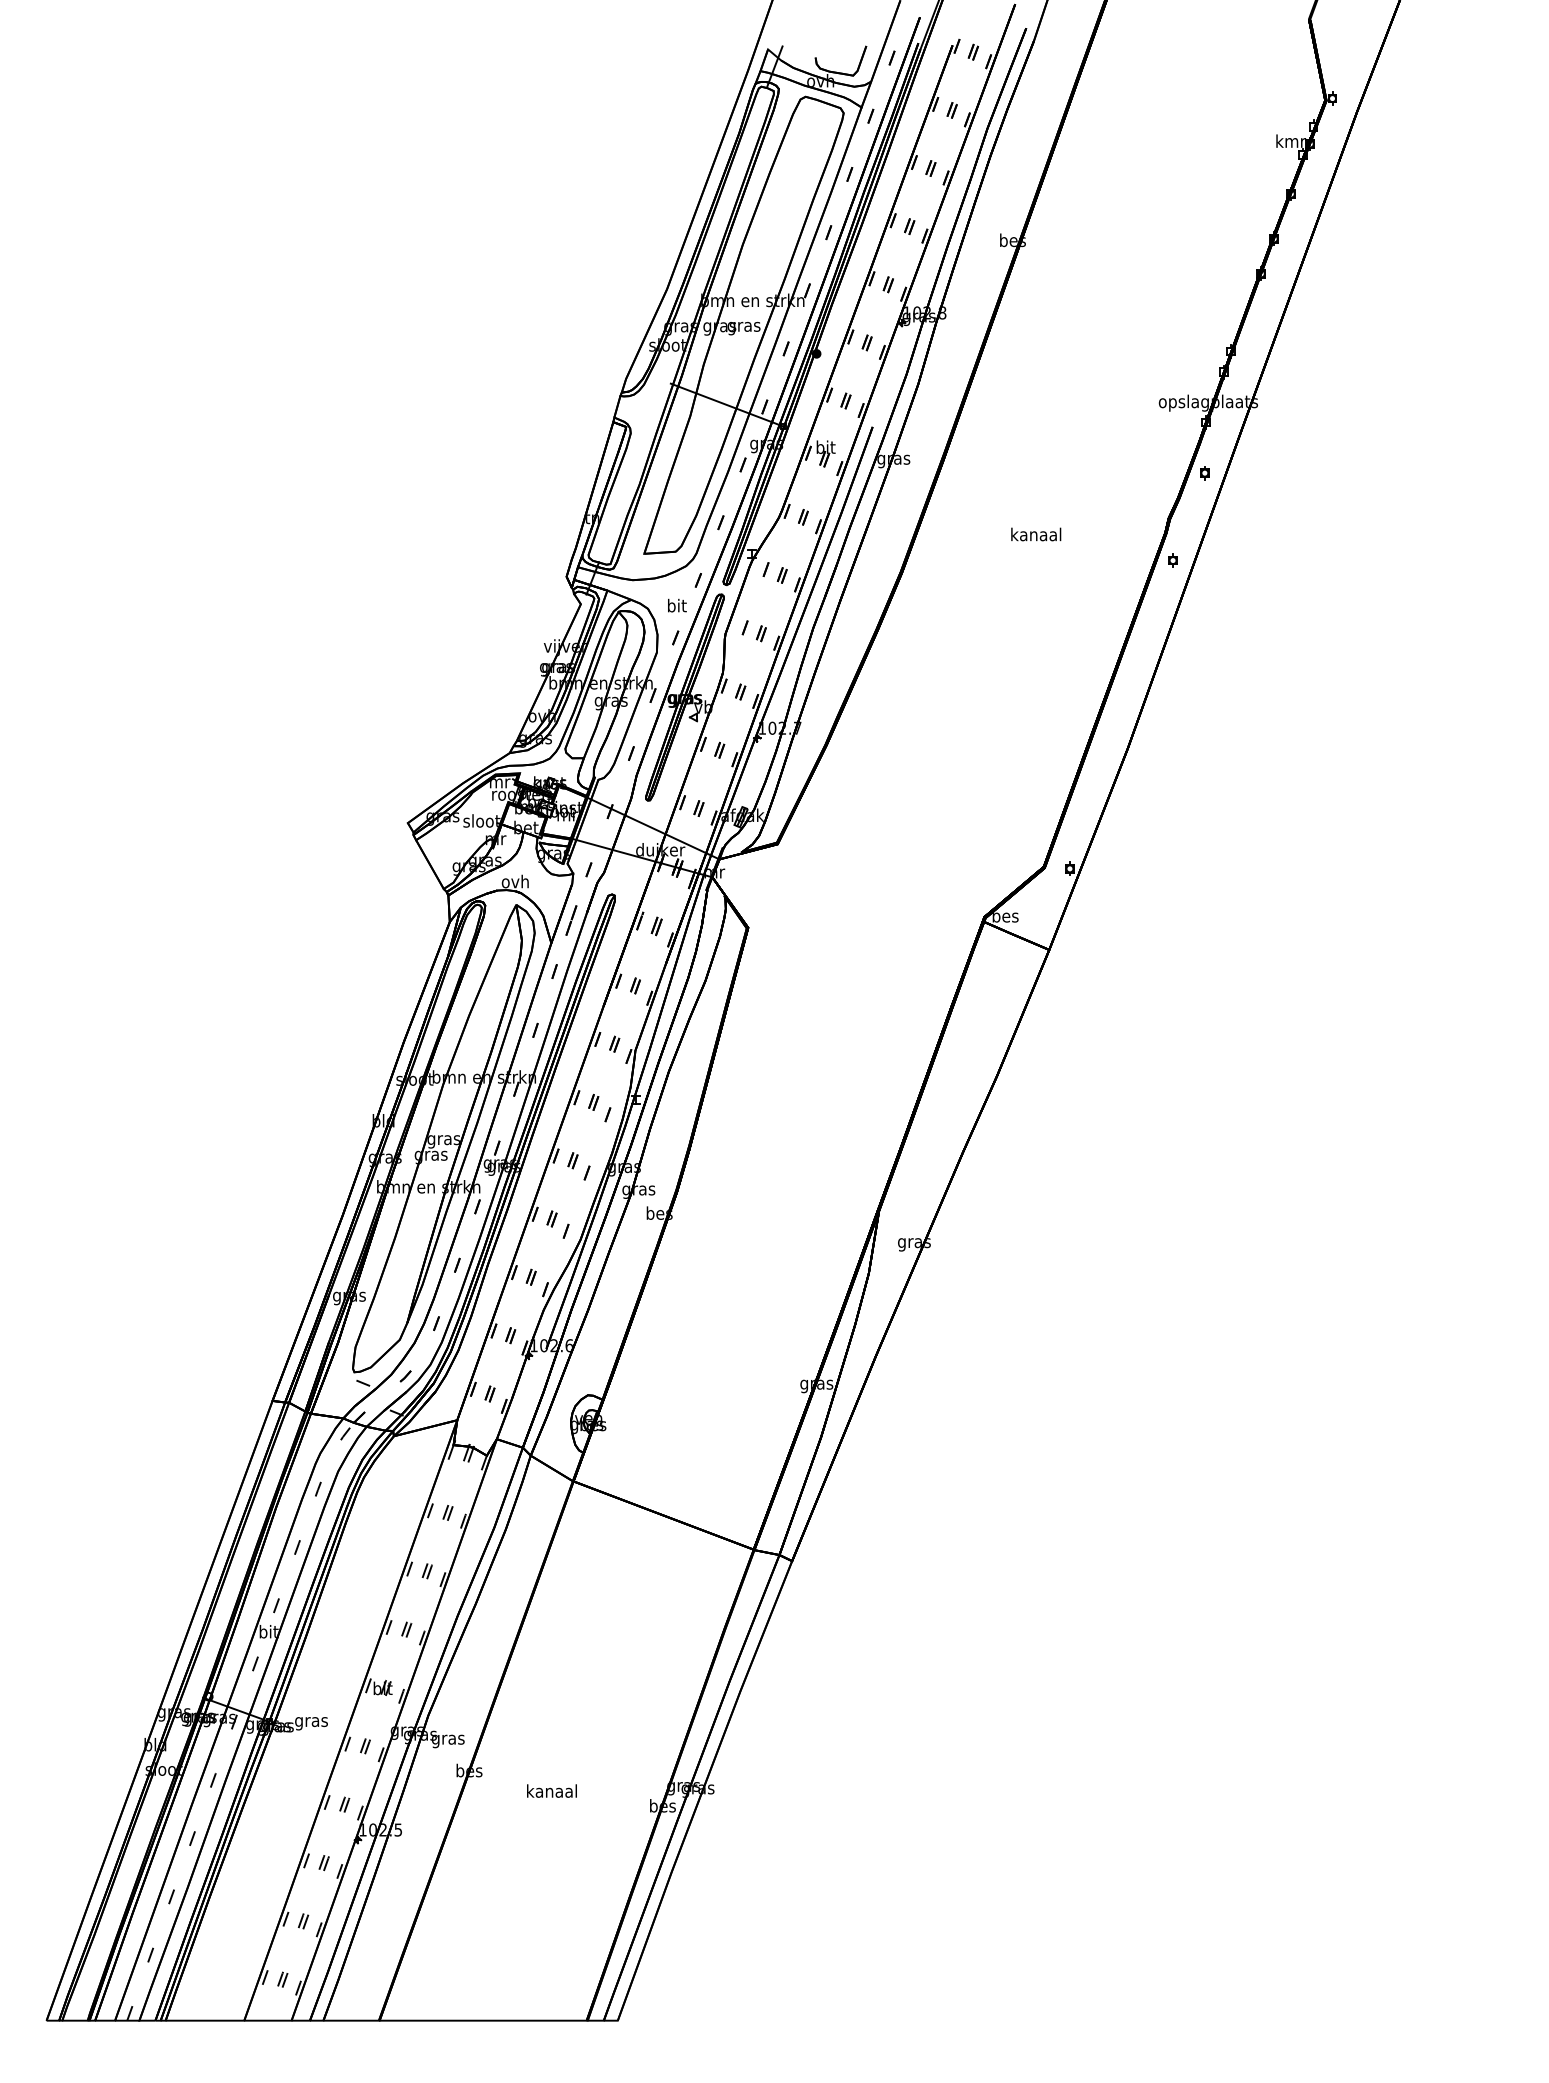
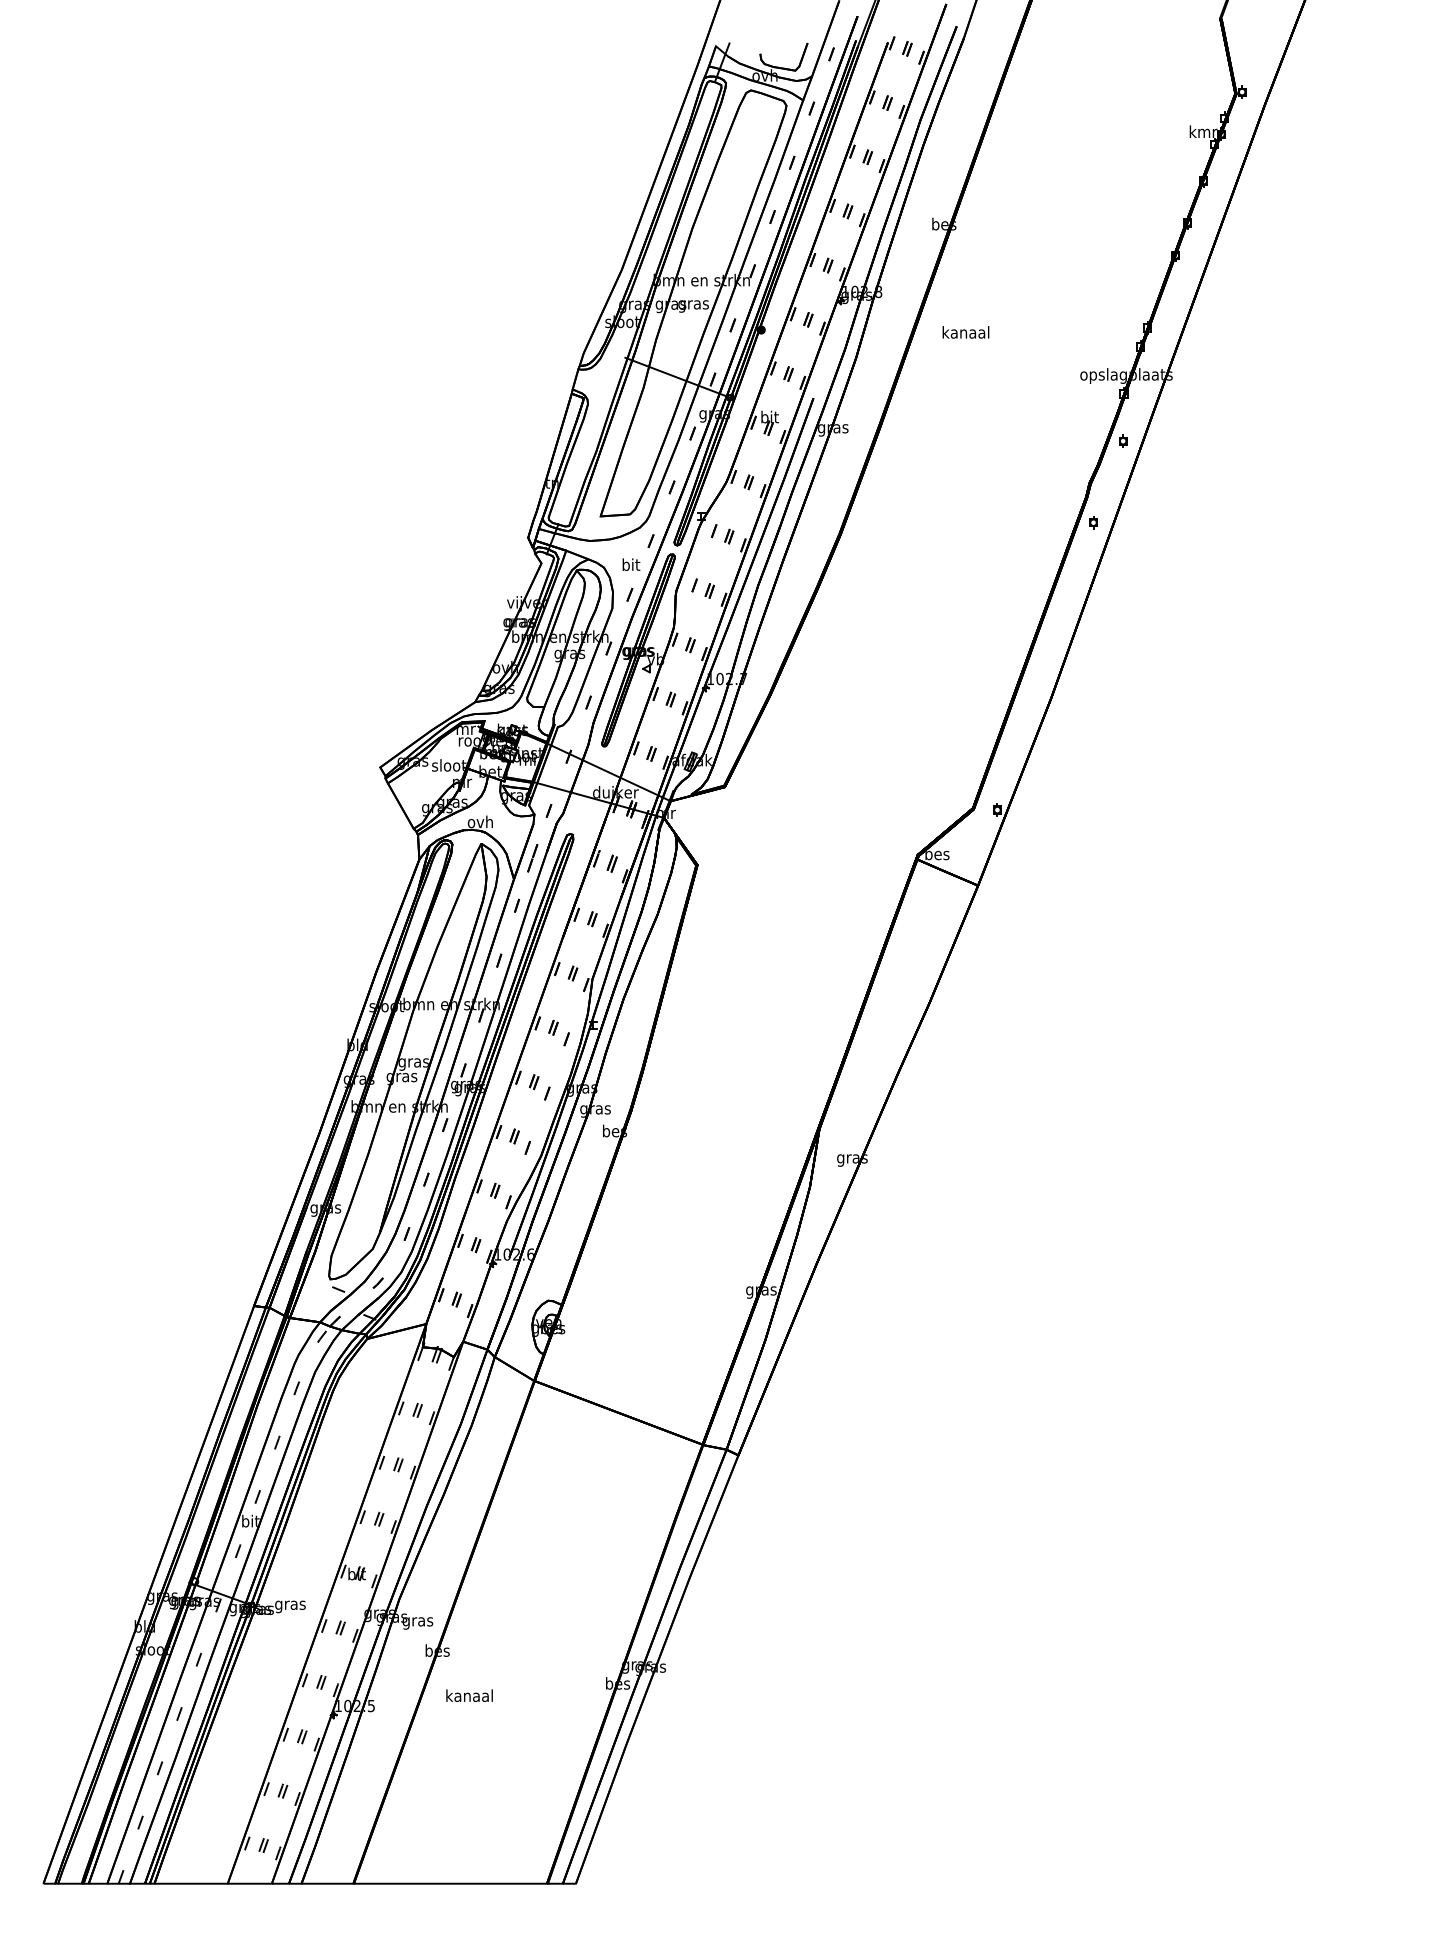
text: (1035, 534) -> (965, 332), moved
text: (551, 1790) -> (469, 1695), moved

